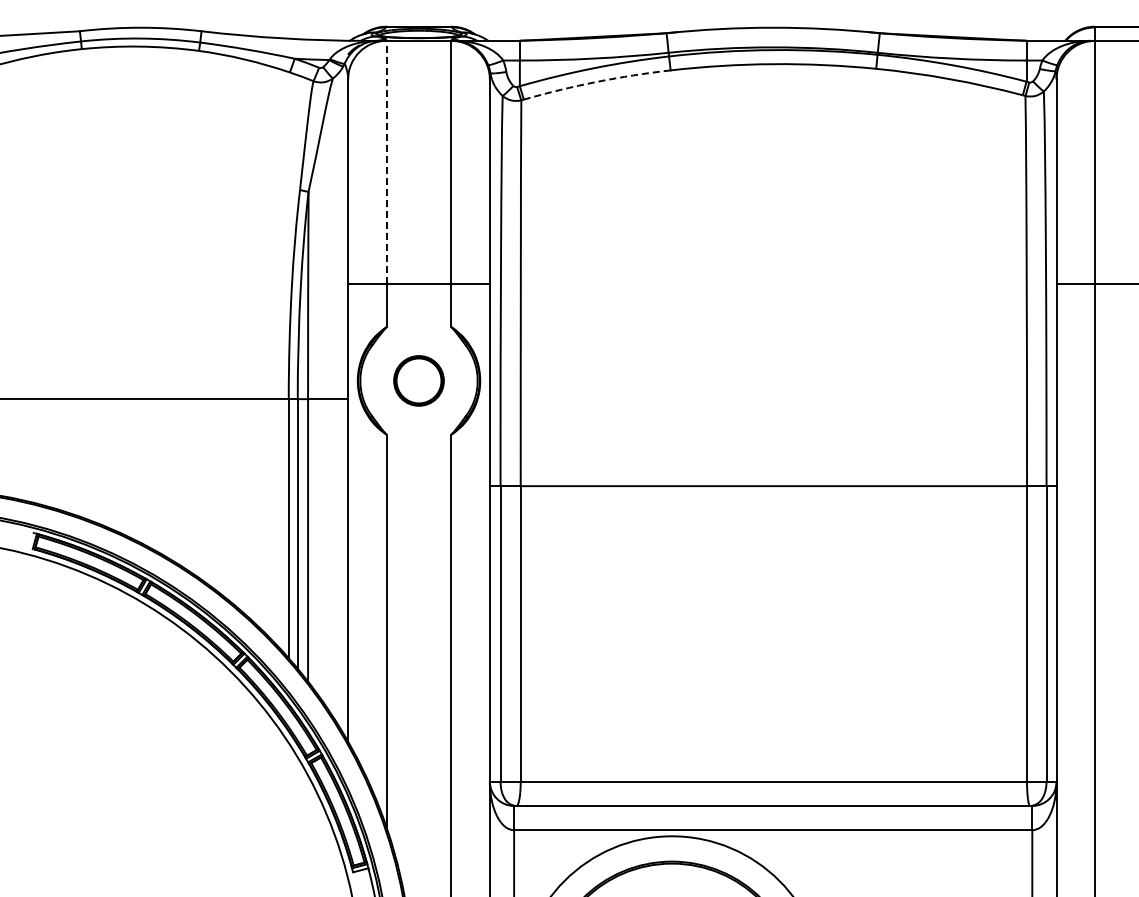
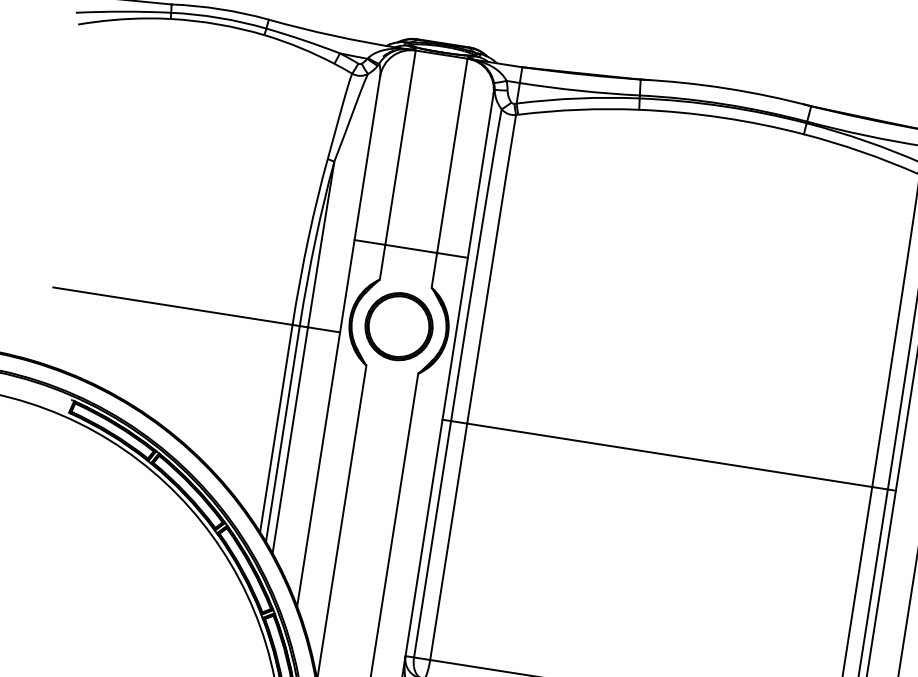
arc: (596, 81) -> (578, 109), dashed -> solid
line: (386, 161) -> (400, 147), dashed -> solid
part: (418, 380) -> (398, 326), size x1.67

